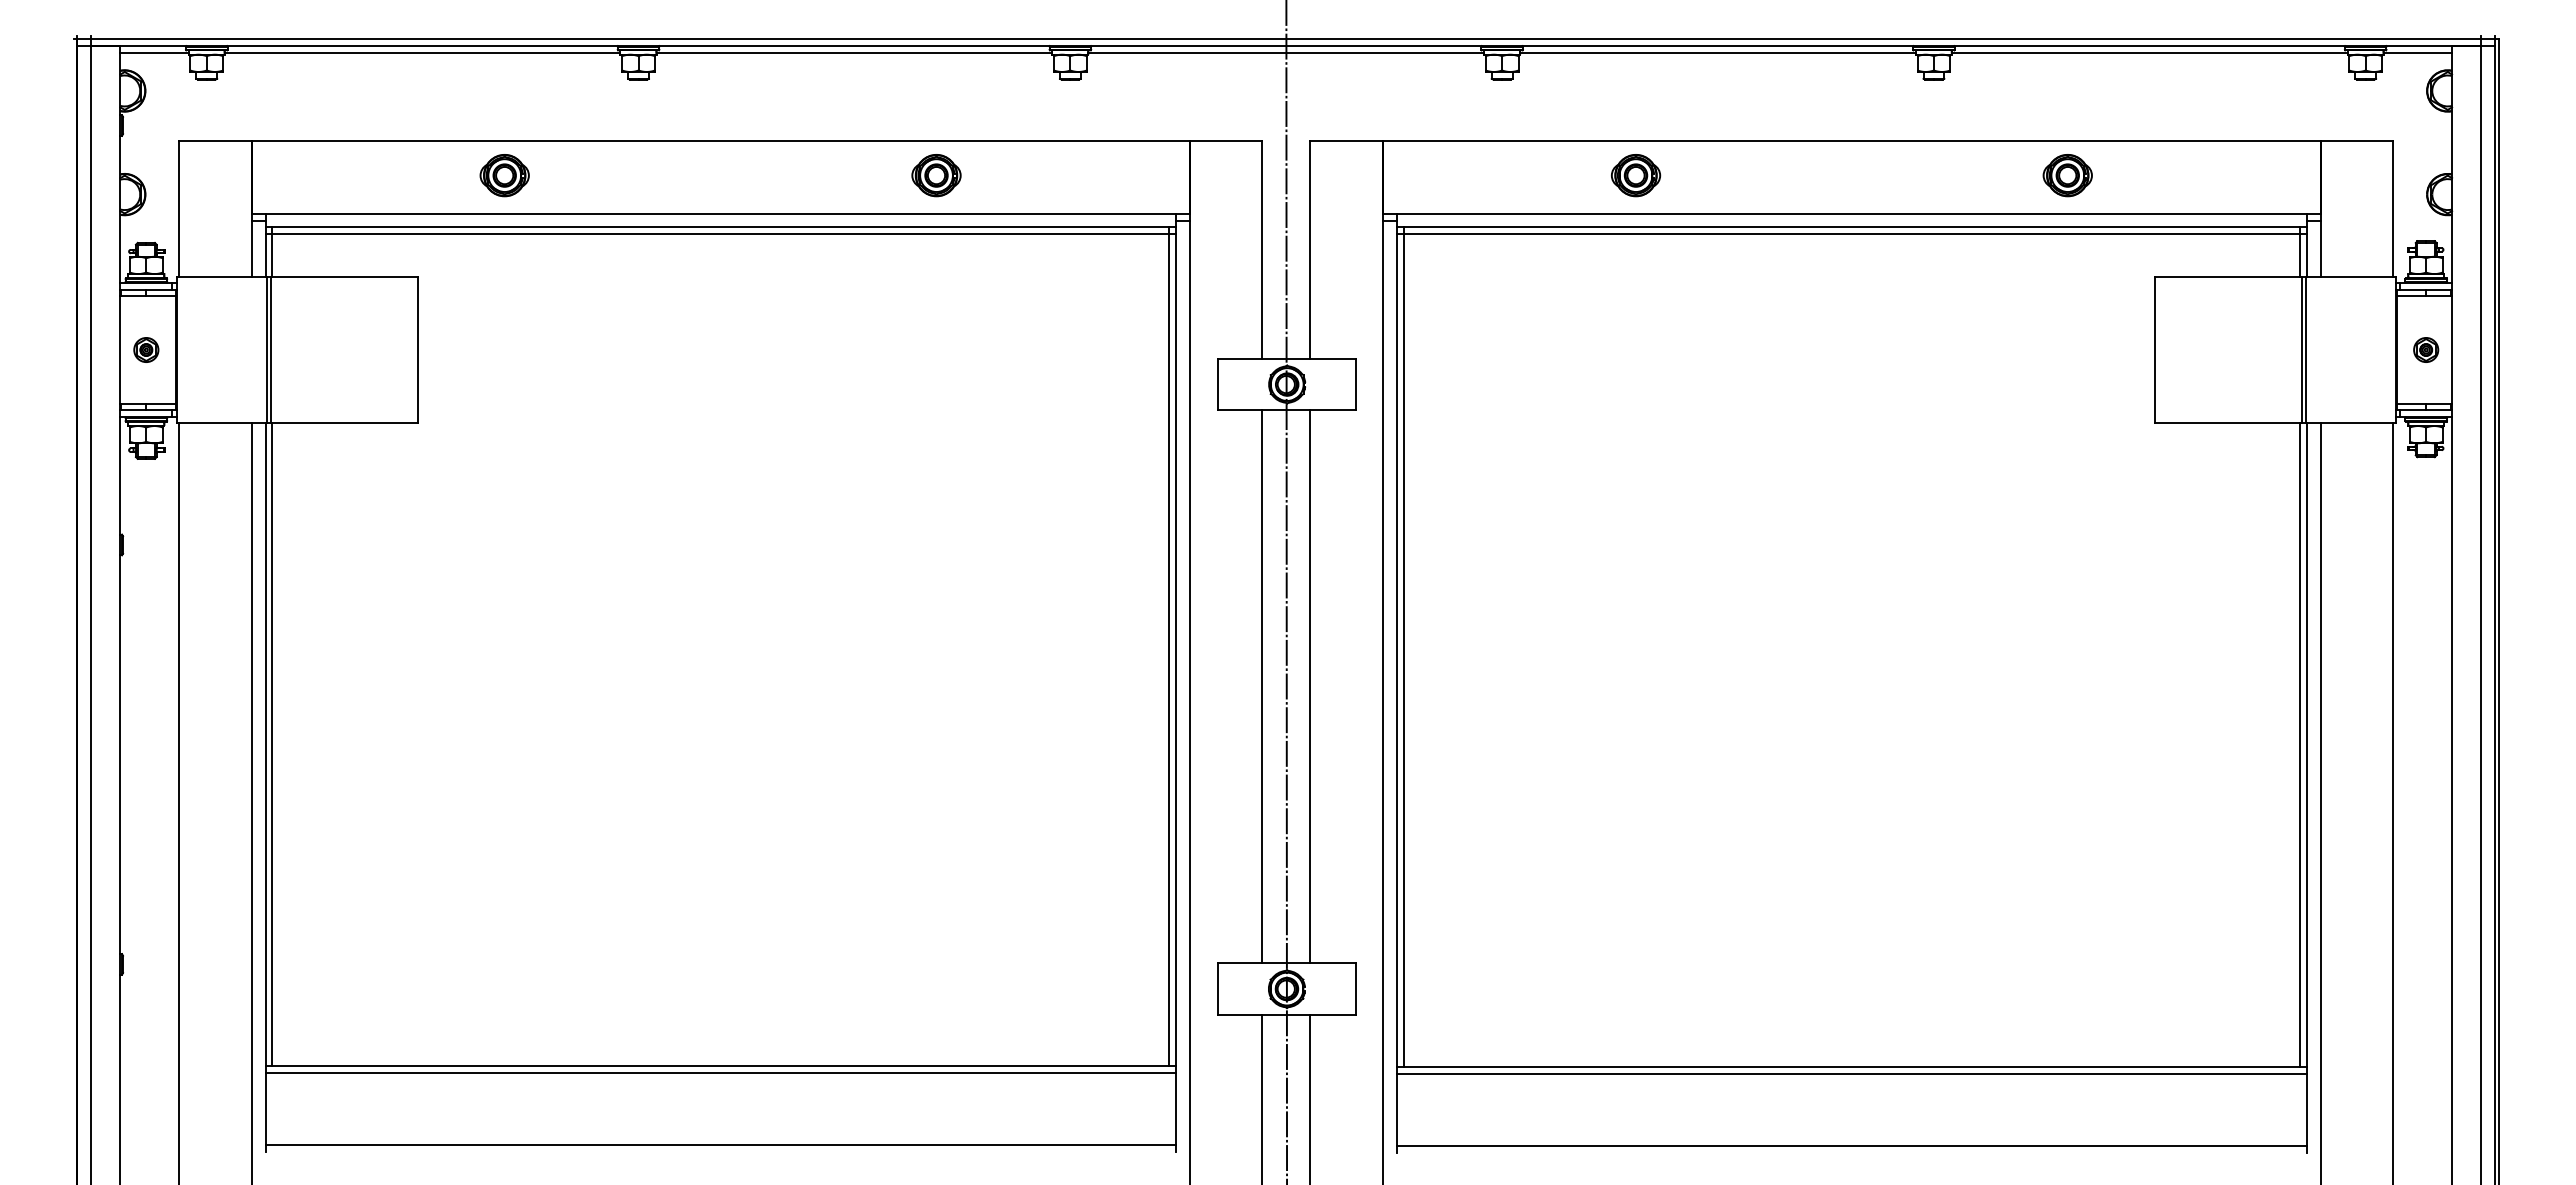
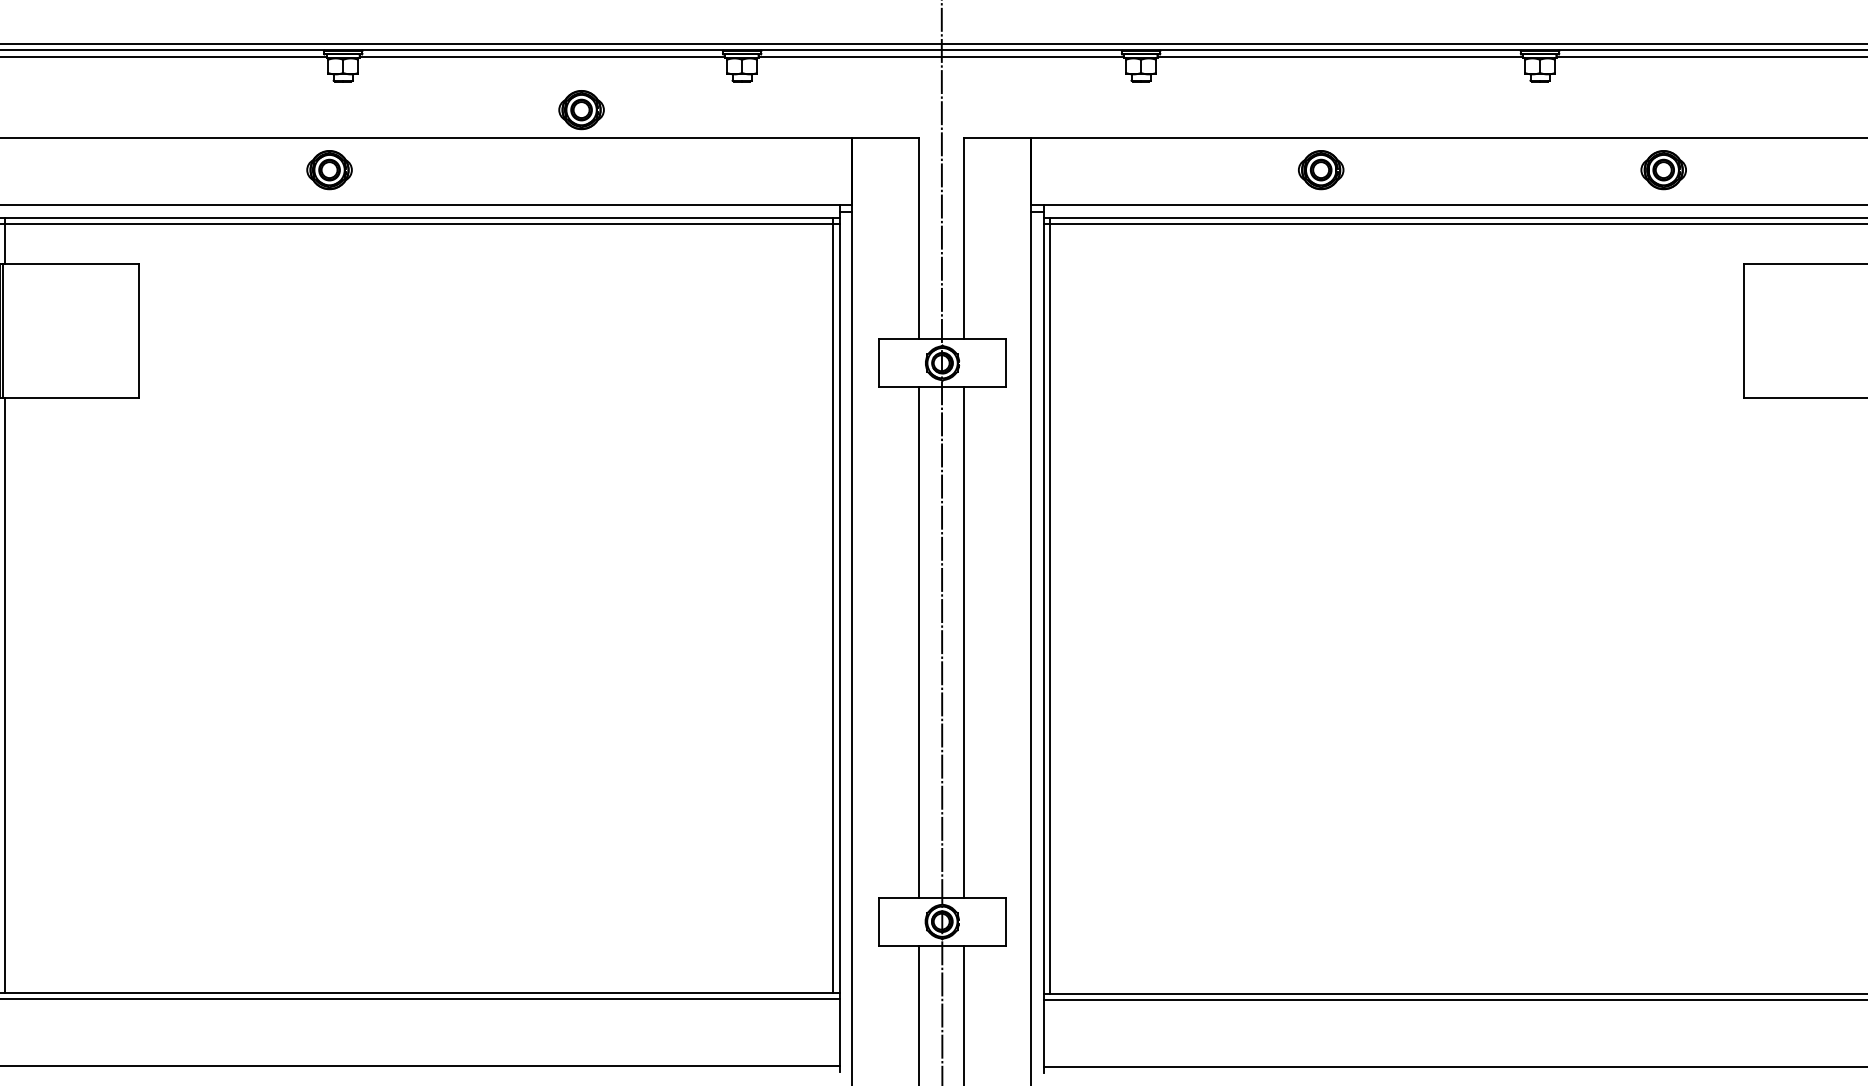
part: (504, 175) -> (329, 170), moved
part: (936, 175) -> (581, 109), moved
part: (1636, 175) -> (1321, 170), moved

